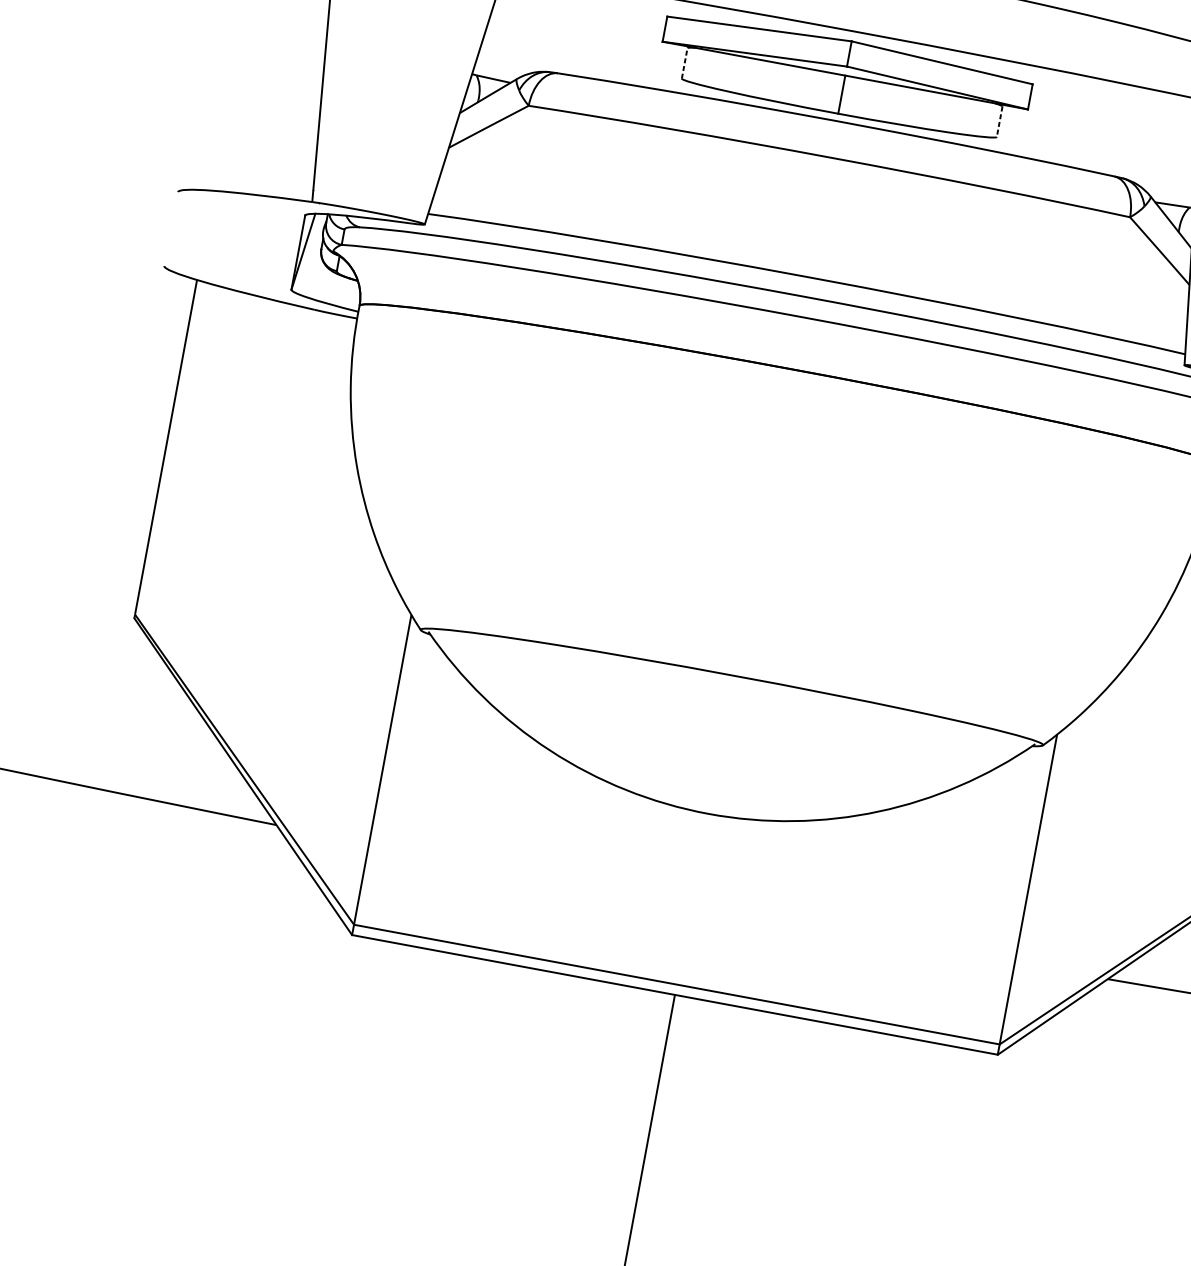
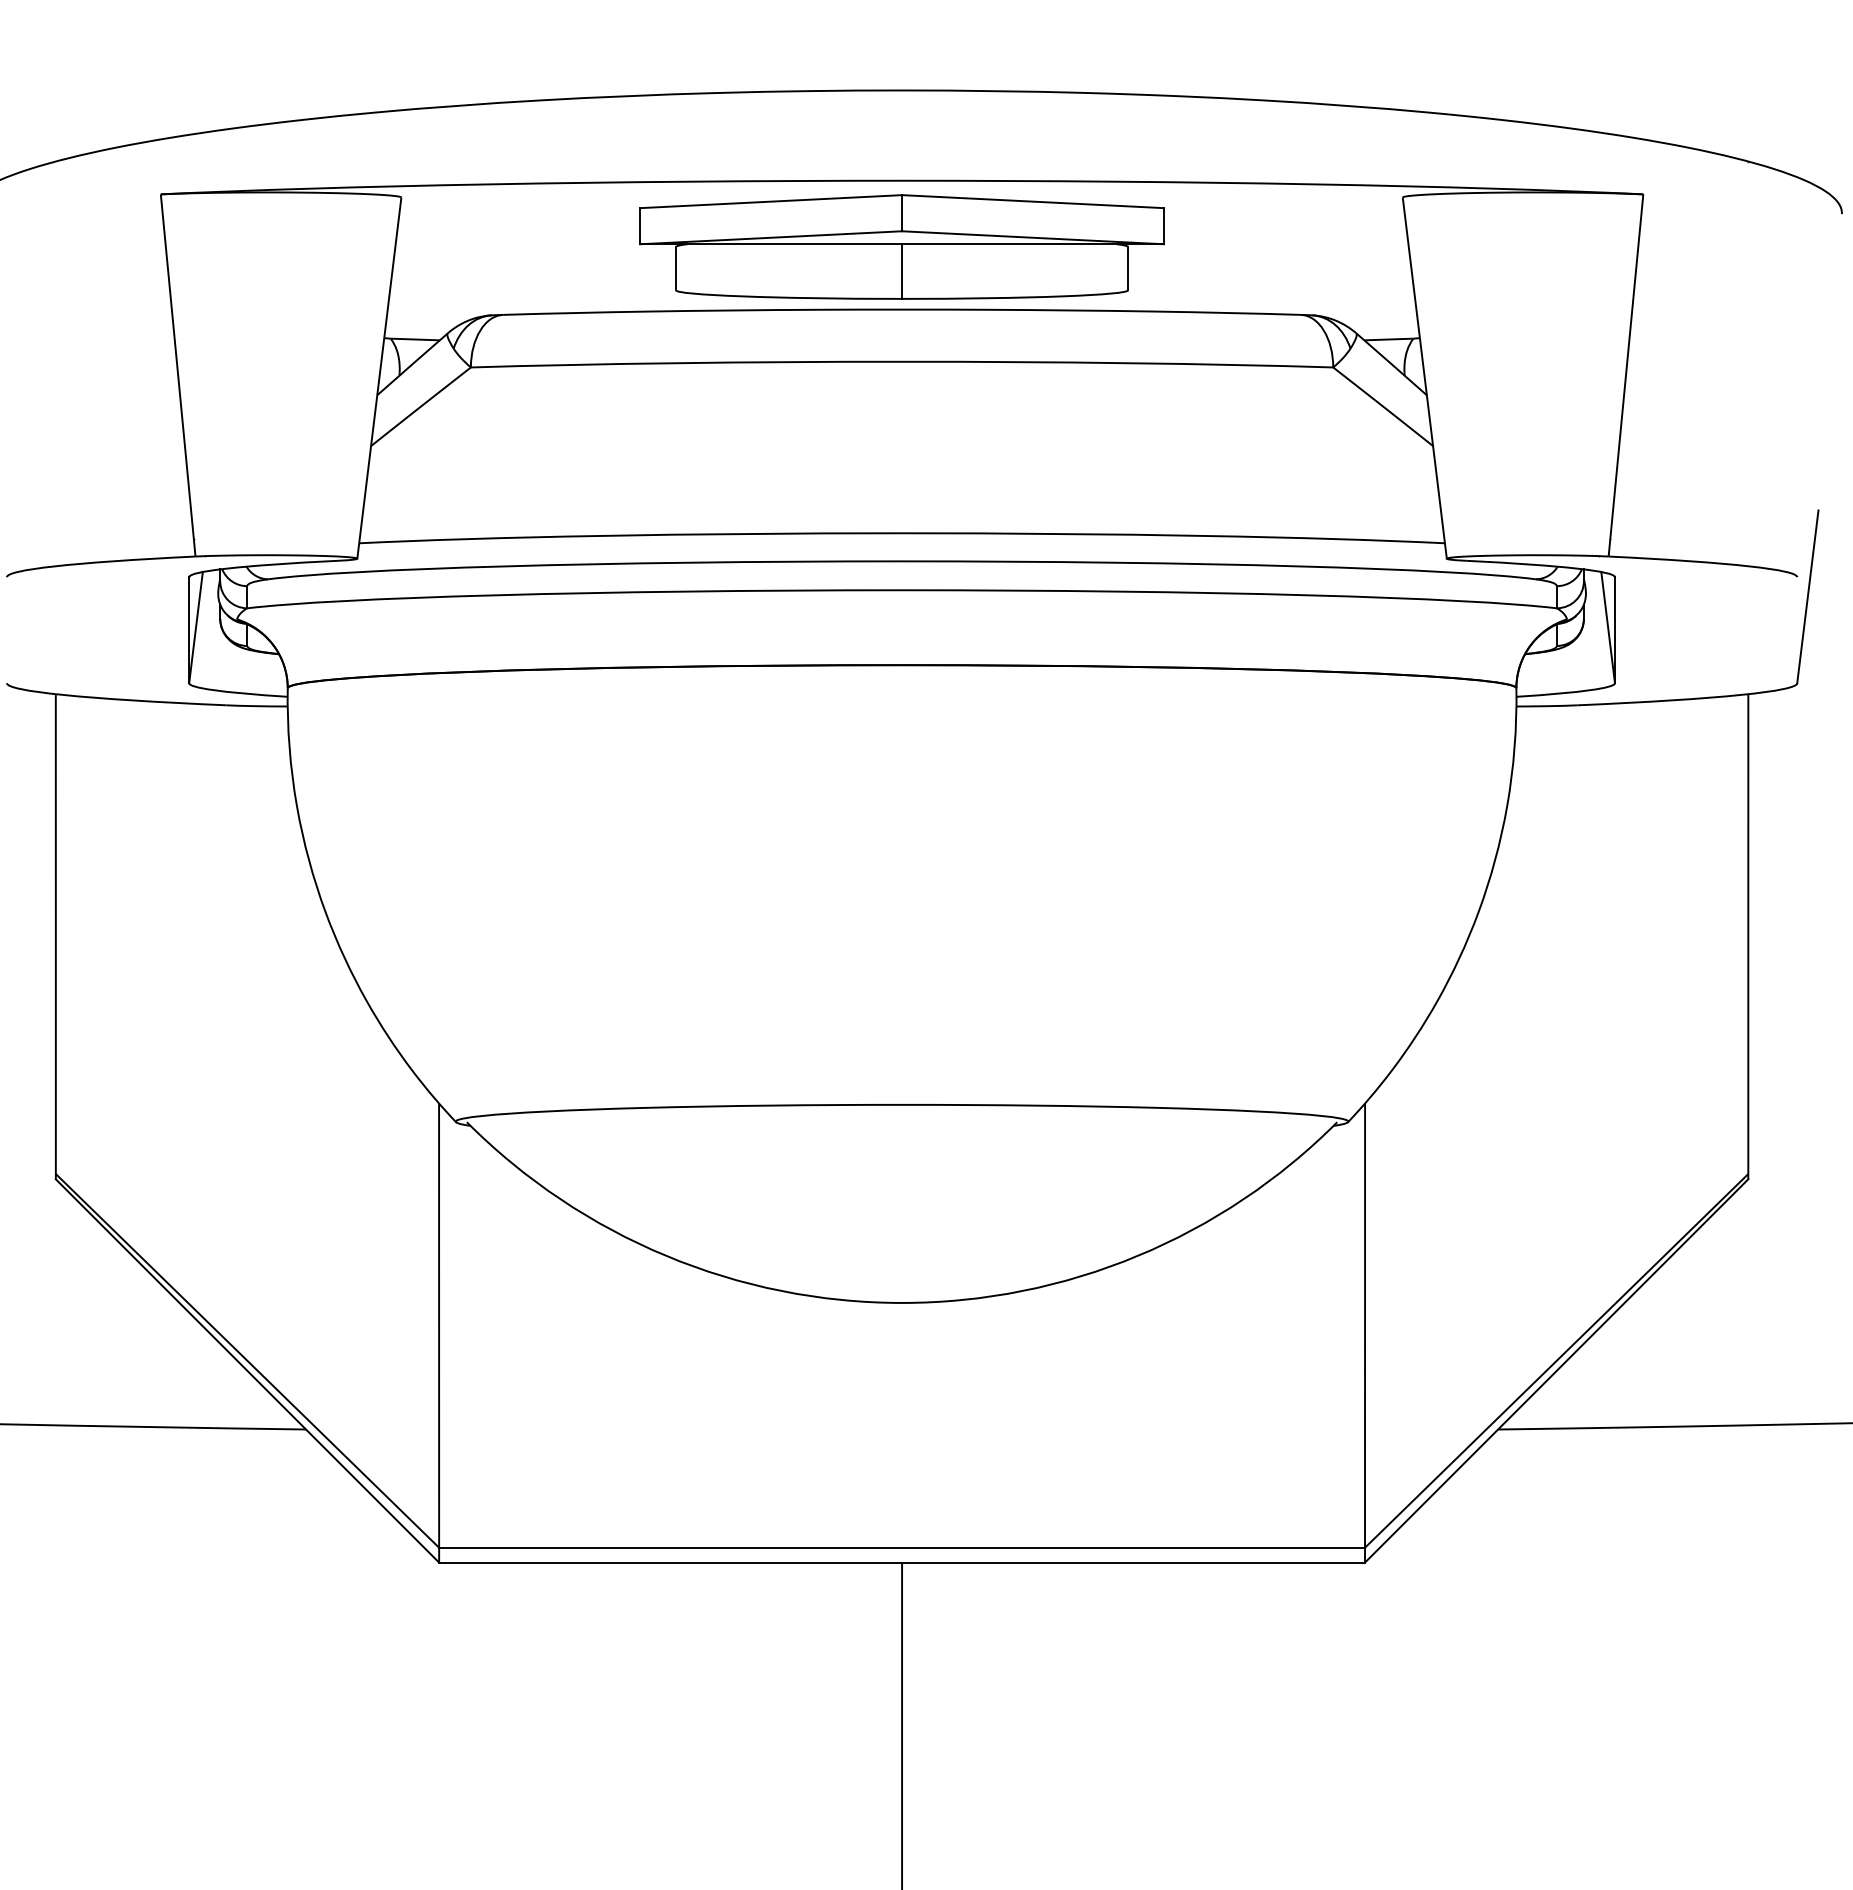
line: (684, 63) -> (676, 268), dashed -> solid
line: (999, 121) -> (1127, 268), dashed -> solid

